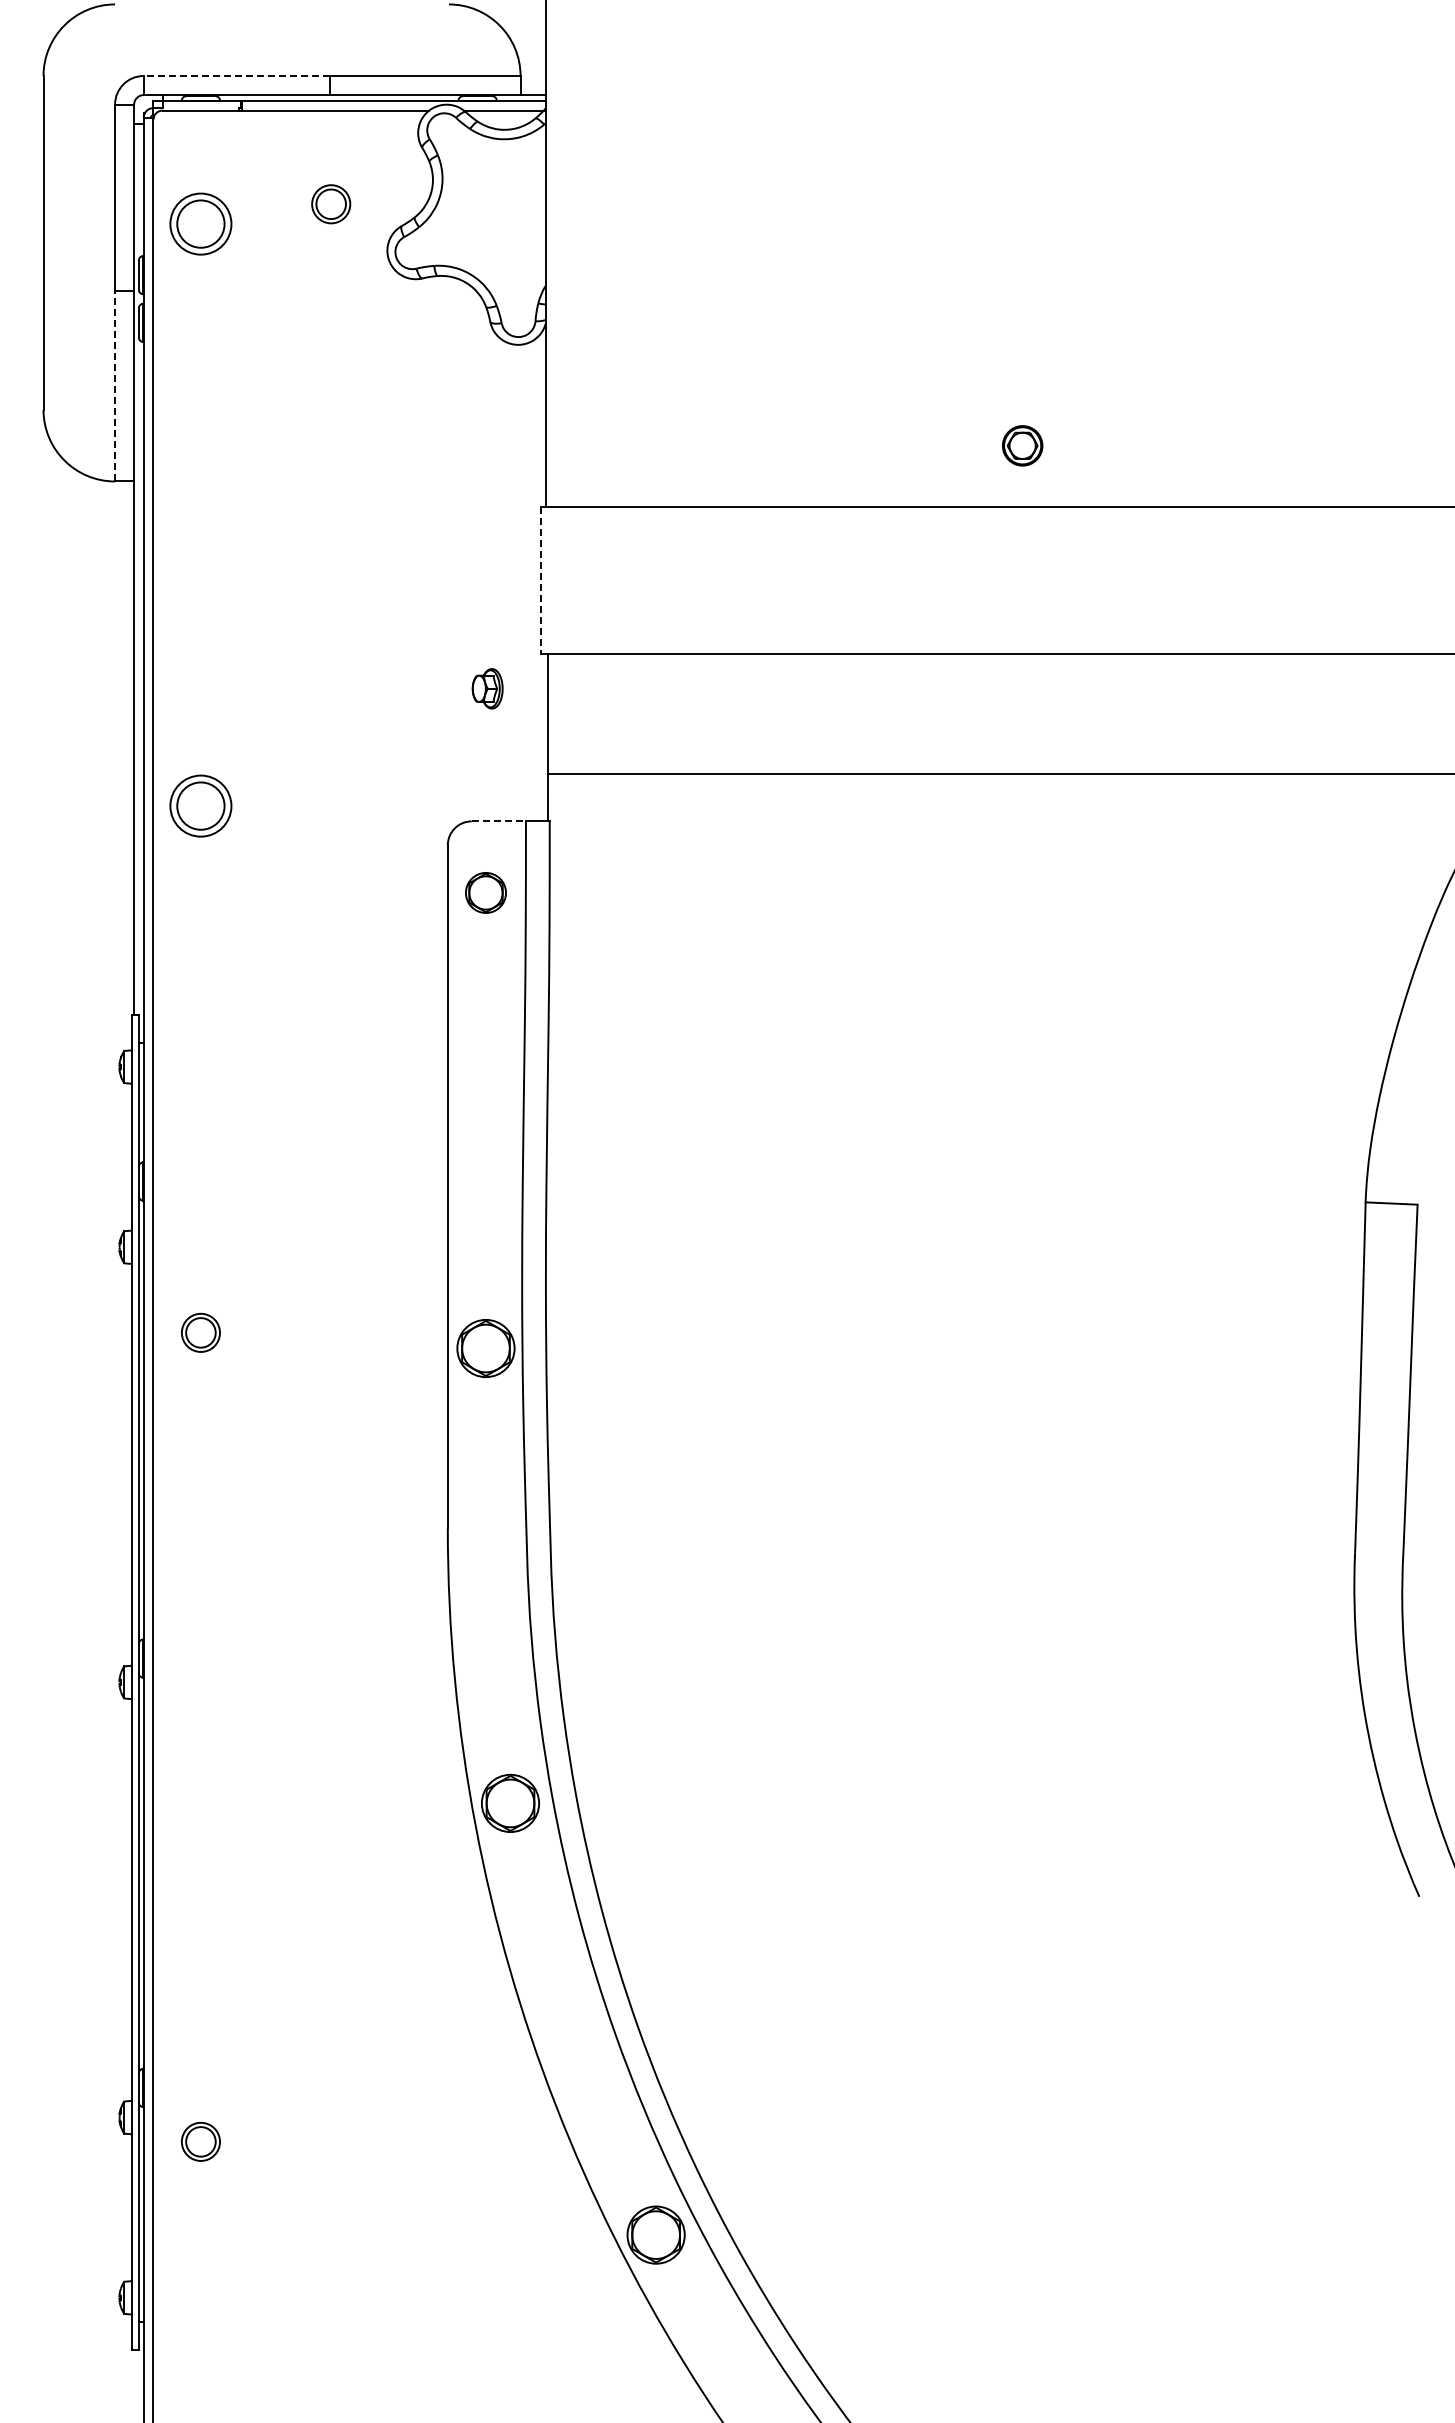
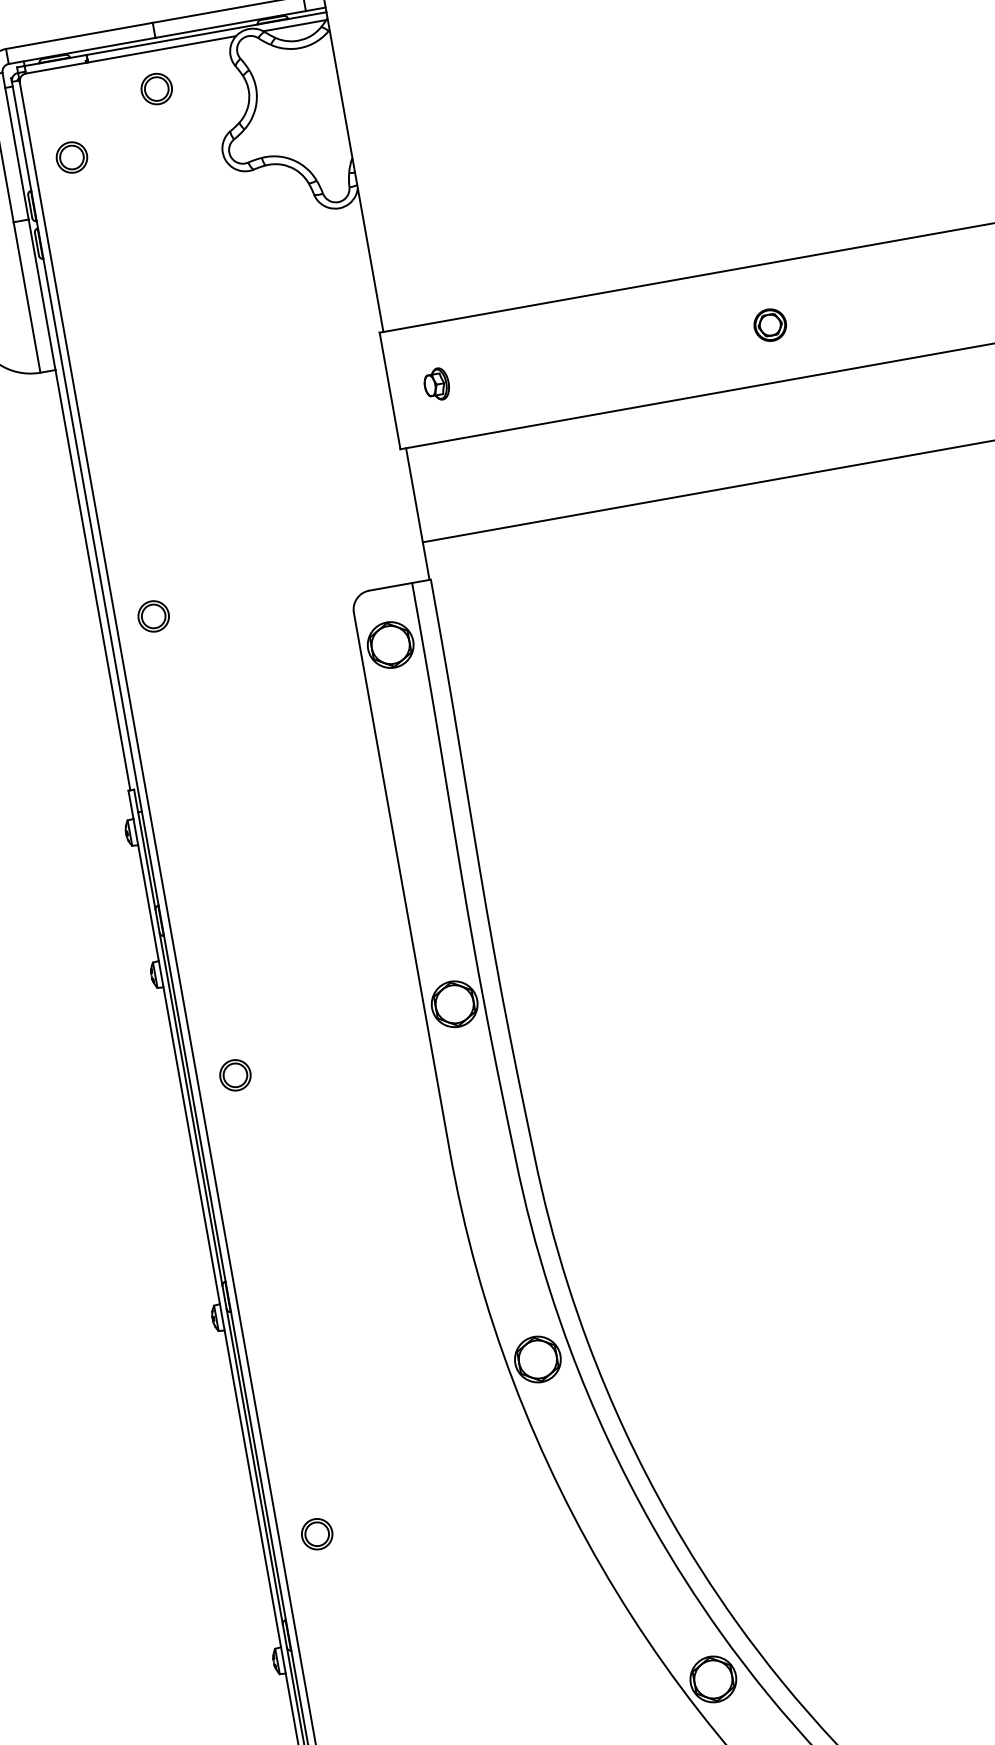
line: (236, 76) -> (79, 36), dashed -> solid
part: (331, 204) -> (157, 89), moved
part: (200, 223) -> (71, 157), size x0.62
line: (115, 385) -> (27, 296), dashed -> solid
part: (1022, 445) -> (770, 324), moved
line: (540, 580) -> (389, 391), dashed -> solid
part: (487, 688) -> (436, 384), moved
part: (200, 805) -> (153, 616), size x0.62
line: (499, 821) -> (391, 586), dashed -> solid
part: (485, 892) -> (390, 644), size x1.43
part: (200, 1332) -> (235, 1075), moved
part: (200, 2141) -> (316, 1534), moved

